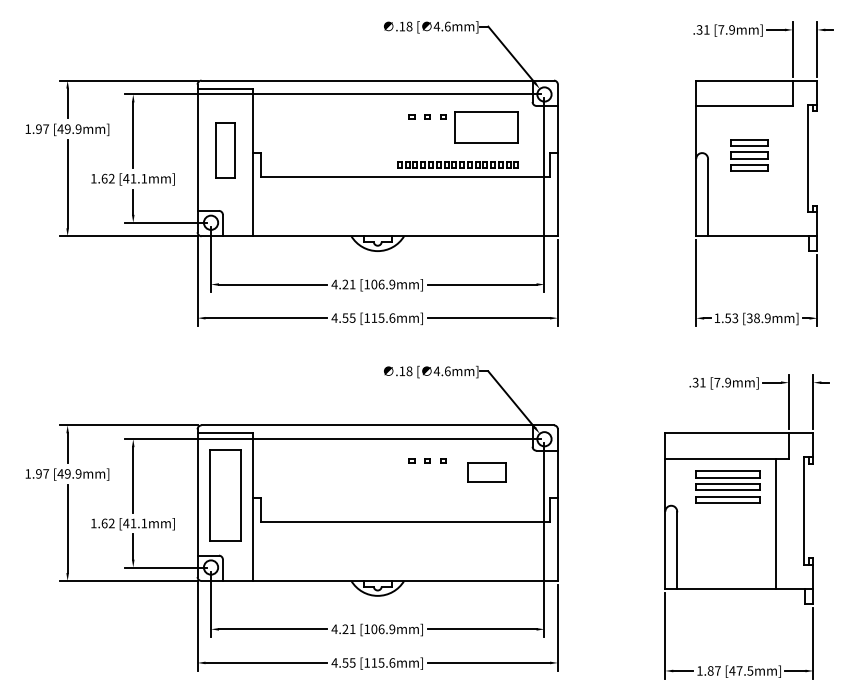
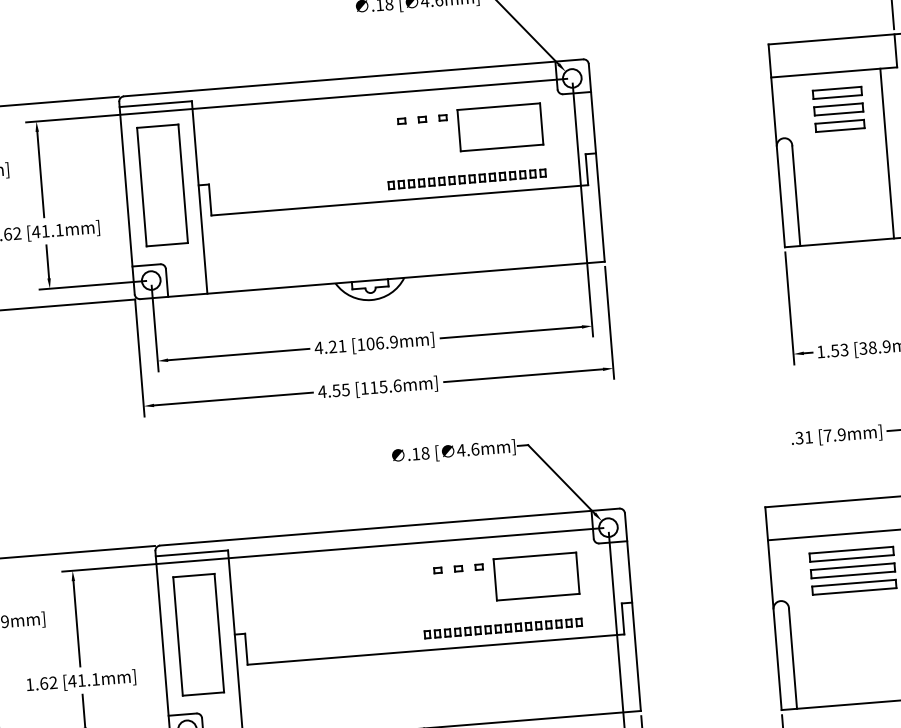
part: (225, 150) -> (162, 184), size x1.67
part: (749, 155) -> (838, 109), moved
line: (779, 170) -> (886, 152), added
part: (486, 471) -> (536, 575), size x1.67
part: (457, 509) -> (502, 628), added

